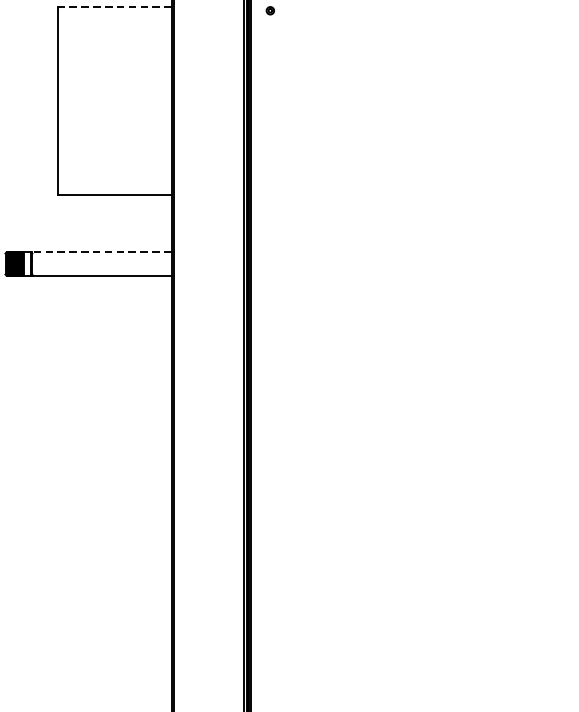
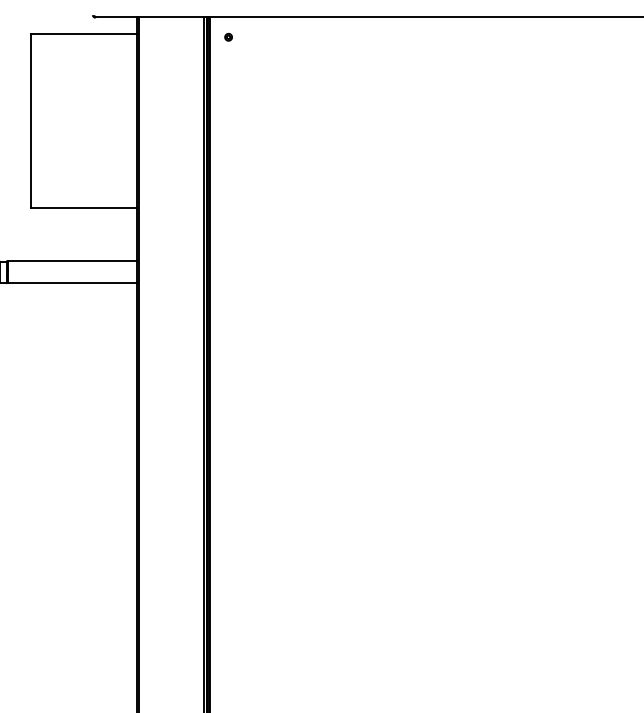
line: (115, 7) -> (84, 34), dashed -> solid
line: (102, 252) -> (72, 261), dashed -> solid

